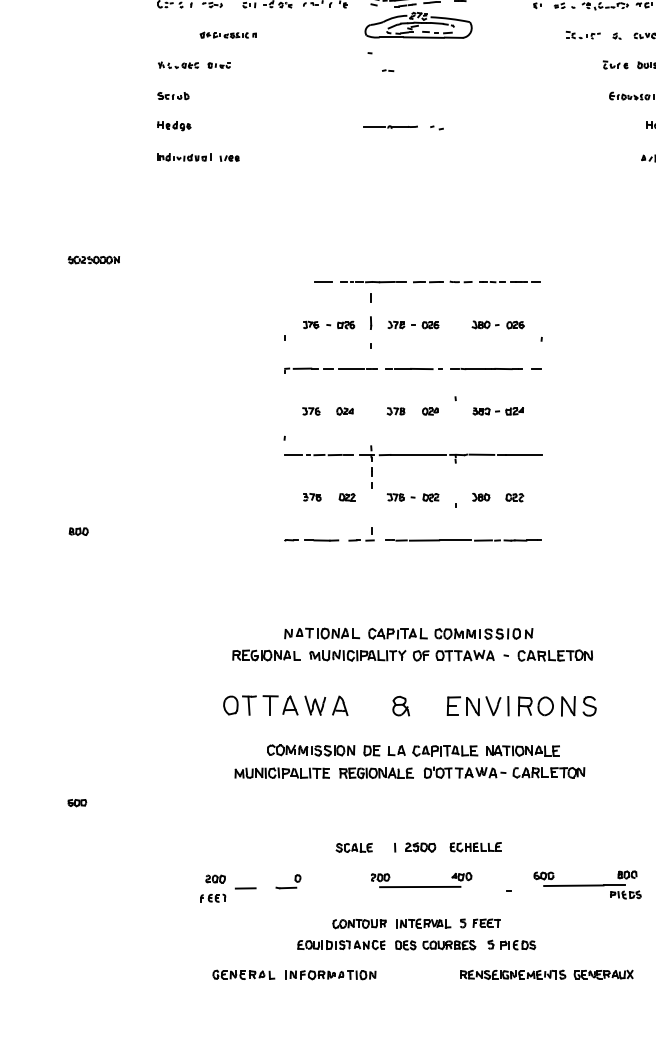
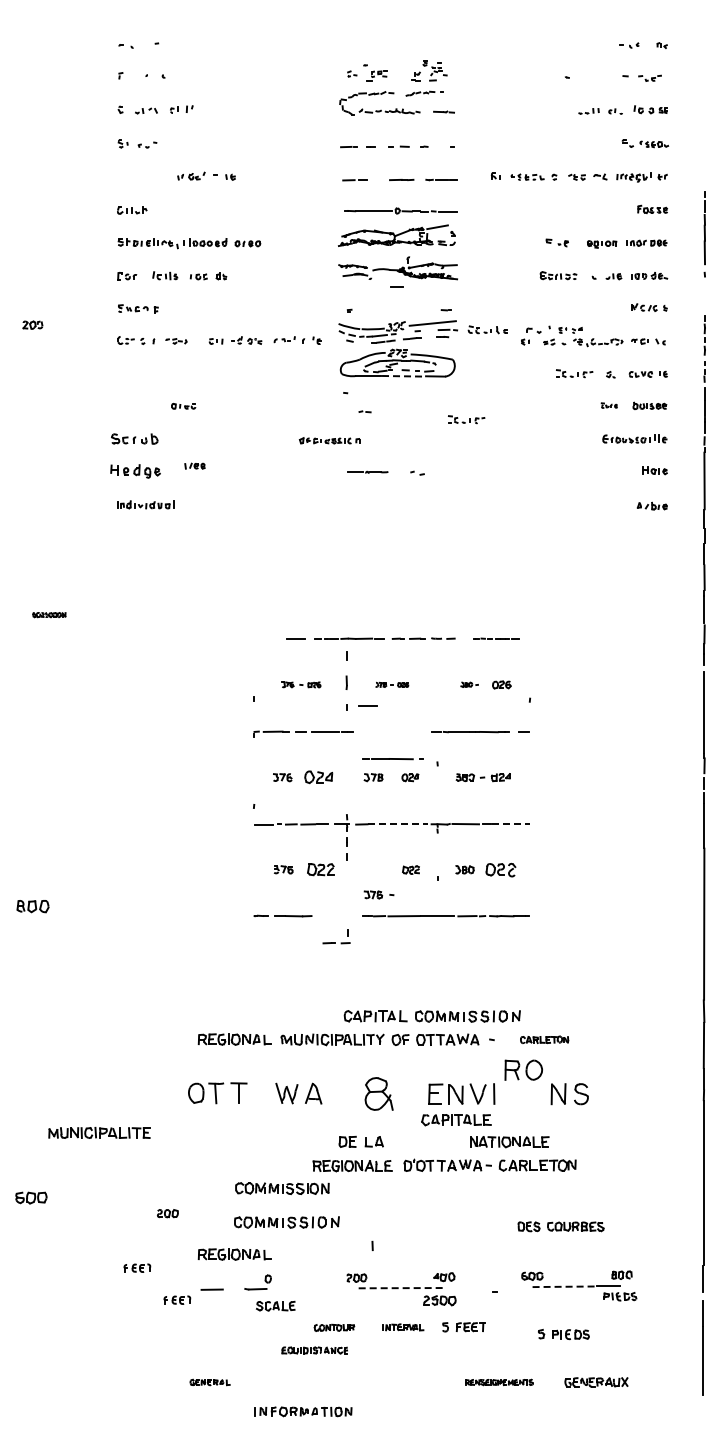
part: (228, 35) -> (329, 440), moved
line: (423, 37) -> (403, 376), solid -> dashed
part: (178, 64) -> (140, 405), removed
part: (615, 64) -> (609, 405), size x0.6
part: (482, 77) -> (466, 419), added
part: (173, 95) -> (134, 438), size x1.4
part: (174, 125) -> (135, 470), size x1.4
part: (390, 127) -> (367, 472), size x0.7
part: (229, 157) -> (194, 465), moved
part: (94, 259) -> (49, 614), size x0.6
part: (509, 281) -> (495, 638), size x0.7
part: (328, 324) -> (301, 684), size x0.7
part: (412, 324) -> (391, 684), size x0.6
part: (485, 324) -> (469, 684), size x0.6
line: (390, 344) -> (367, 705), added
line: (413, 369) -> (392, 759), moved
part: (344, 411) -> (318, 777), size x1.6
line: (523, 454) -> (510, 823), solid -> dashed
line: (419, 455) -> (398, 824), solid -> dashed
part: (347, 497) -> (321, 869), size x1.6
part: (400, 497) -> (378, 894), moved
part: (515, 497) -> (501, 870), size x1.6
part: (78, 531) -> (32, 906), size x1.6
part: (360, 539) -> (335, 942), moved
part: (321, 633) -> (293, 1016), removed
part: (555, 655) -> (544, 1039), size x0.6
part: (289, 704) -> (259, 1092), removed
part: (400, 705) -> (378, 1093), size x1.6
part: (535, 705) -> (523, 1069), moved
part: (311, 750) -> (282, 1188), moved
part: (445, 751) -> (456, 1120), moved
part: (282, 772) -> (99, 1132), moved
part: (77, 802) -> (31, 1197), size x1.6
part: (314, 825) -> (286, 1222), added
part: (354, 847) -> (275, 1305), moved
part: (420, 847) -> (439, 1300), moved
part: (475, 847) -> (458, 1245), removed
part: (266, 855) -> (234, 1254), added
part: (176, 867) -> (137, 1267), added
part: (215, 878) -> (167, 1213), moved
line: (573, 885) -> (564, 1286), solid -> dashed
line: (420, 887) -> (399, 1288), solid -> dashed
part: (359, 923) -> (334, 1327), size x0.7
part: (423, 923) -> (403, 1327), size x0.7
part: (341, 945) -> (314, 1350), size x0.7
part: (435, 945) -> (560, 1226), moved
part: (511, 945) -> (563, 1334), moved
part: (243, 974) -> (209, 1382), size x0.6
part: (330, 974) -> (303, 1411), moved
part: (513, 974) -> (499, 1382), size x0.6

